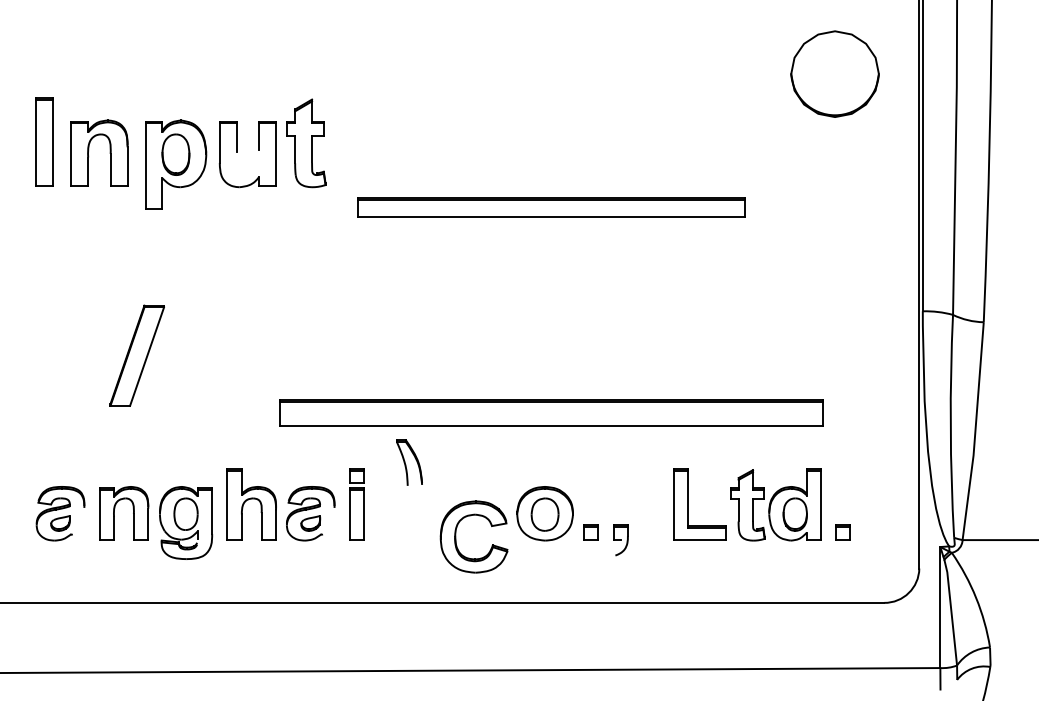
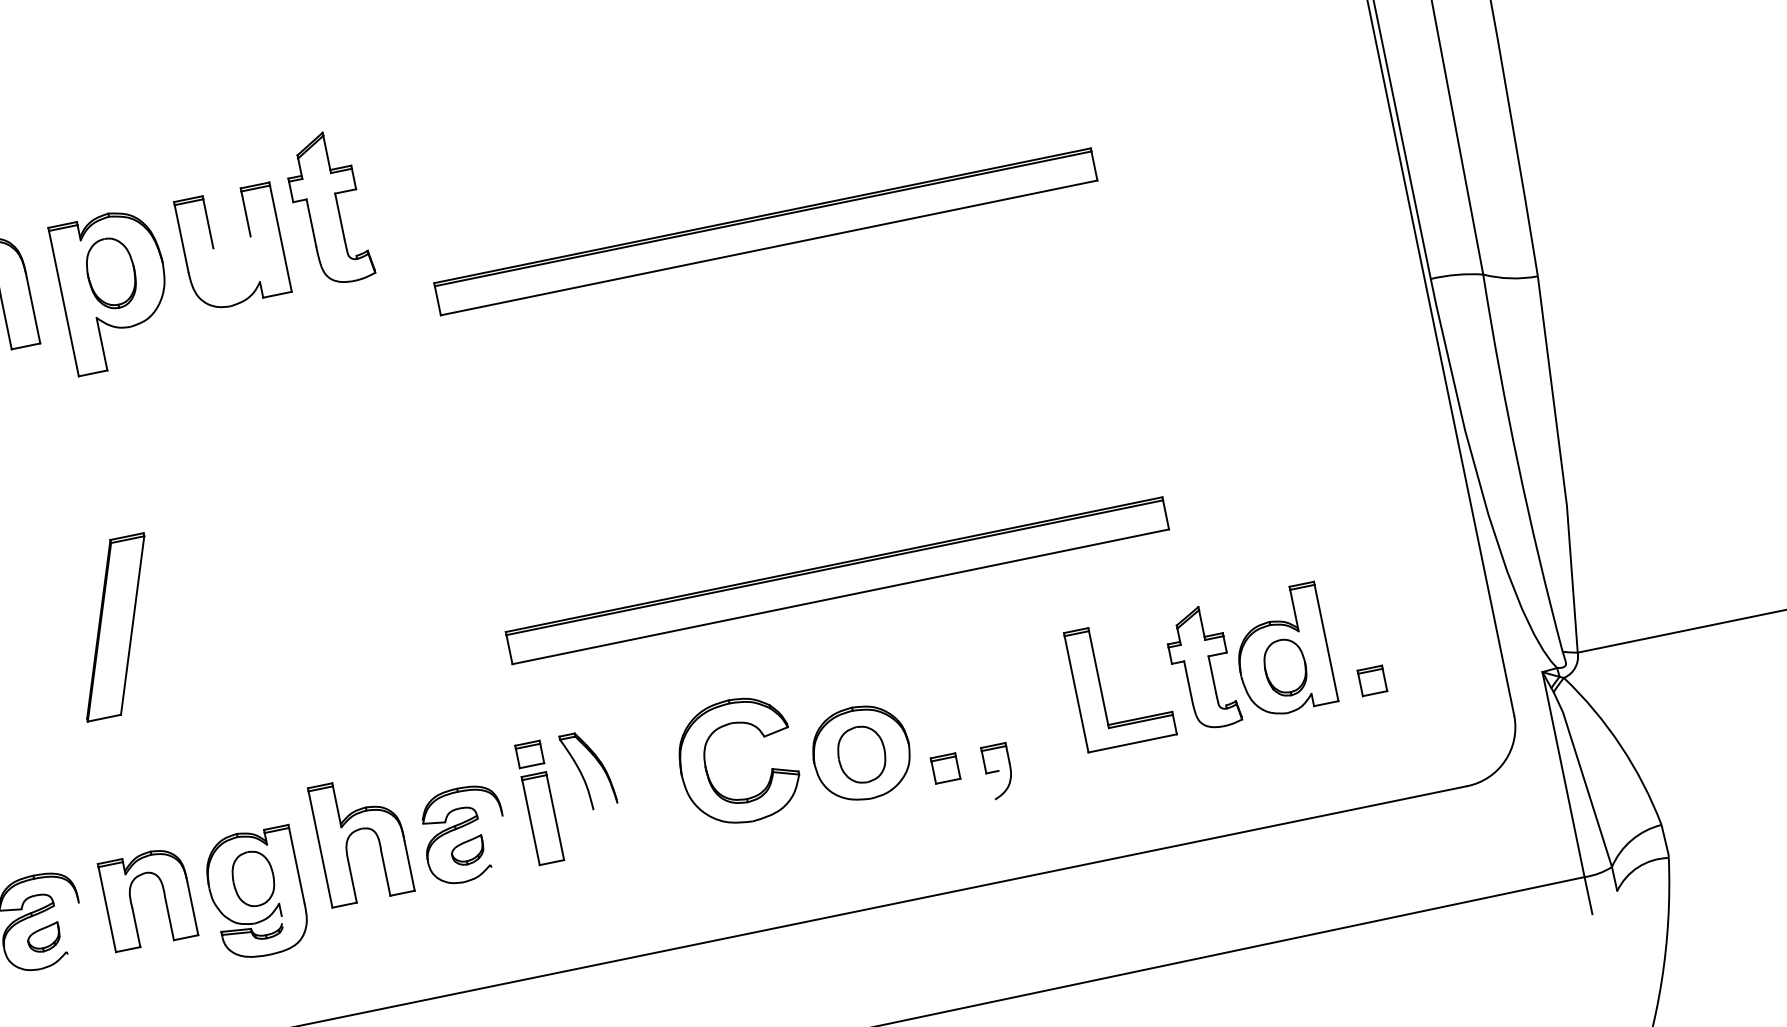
part: (551, 413) -> (837, 581), size x0.71
part: (409, 462) -> (588, 769), moved
part: (456, 536) -> (707, 766), moved

